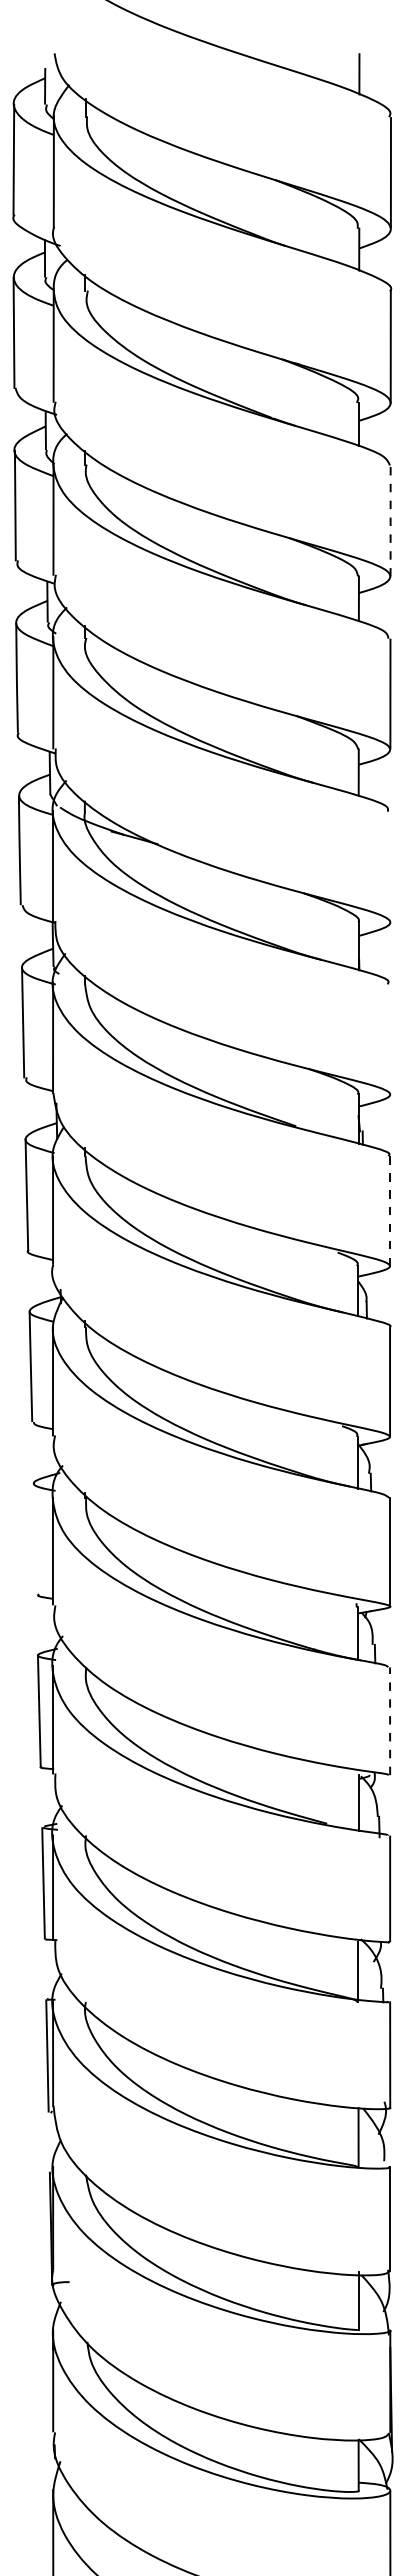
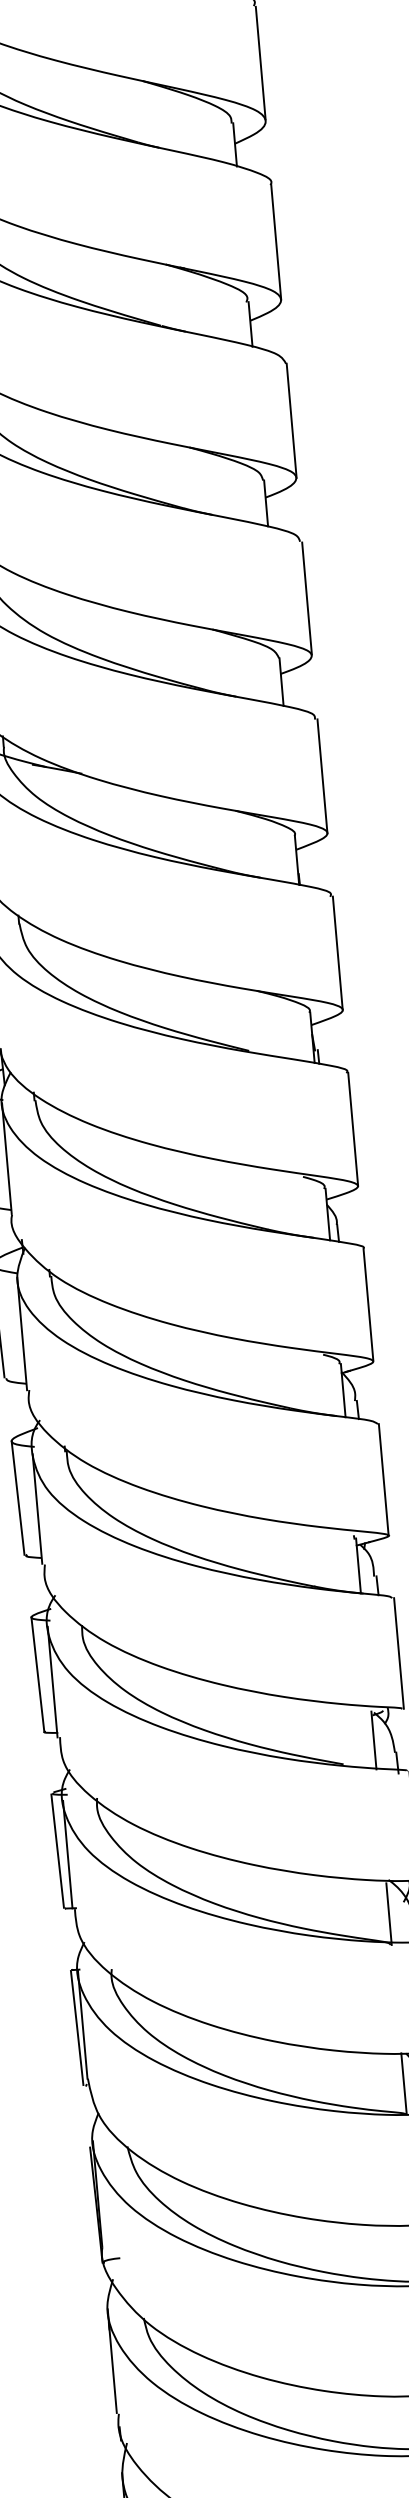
line: (390, 521) -> (291, 421), dashed -> solid
line: (390, 866) -> (322, 775), added
line: (390, 1039) -> (338, 953), added
line: (390, 1210) -> (353, 1128), dashed -> solid
line: (34, 1538) -> (17, 1497), added
line: (390, 1721) -> (399, 1653), dashed -> solid

